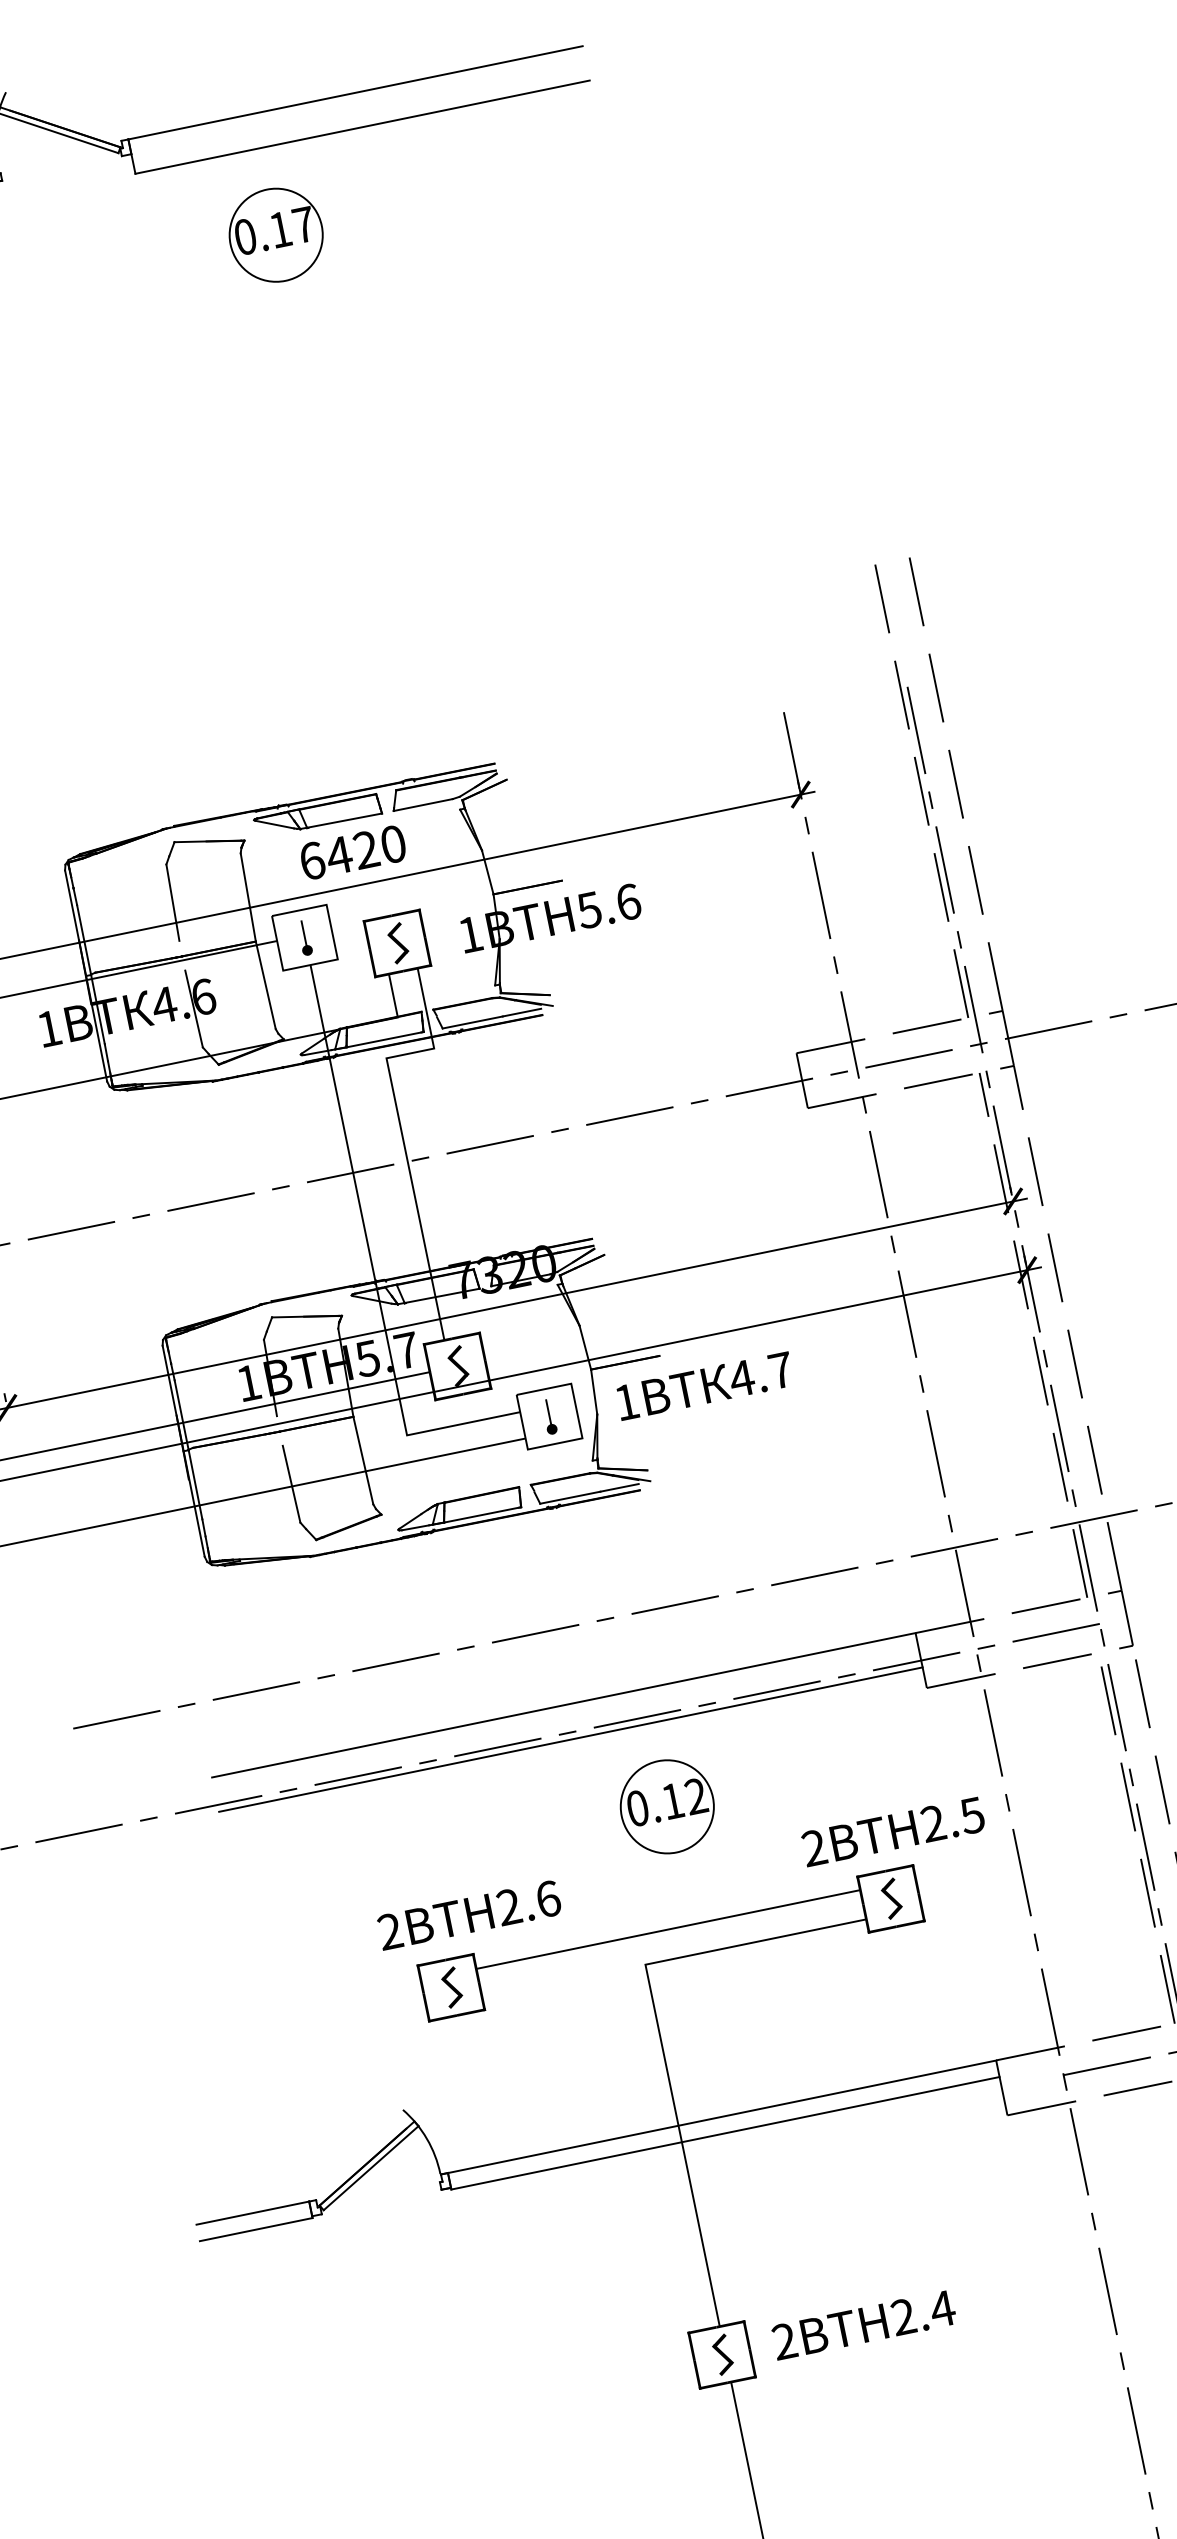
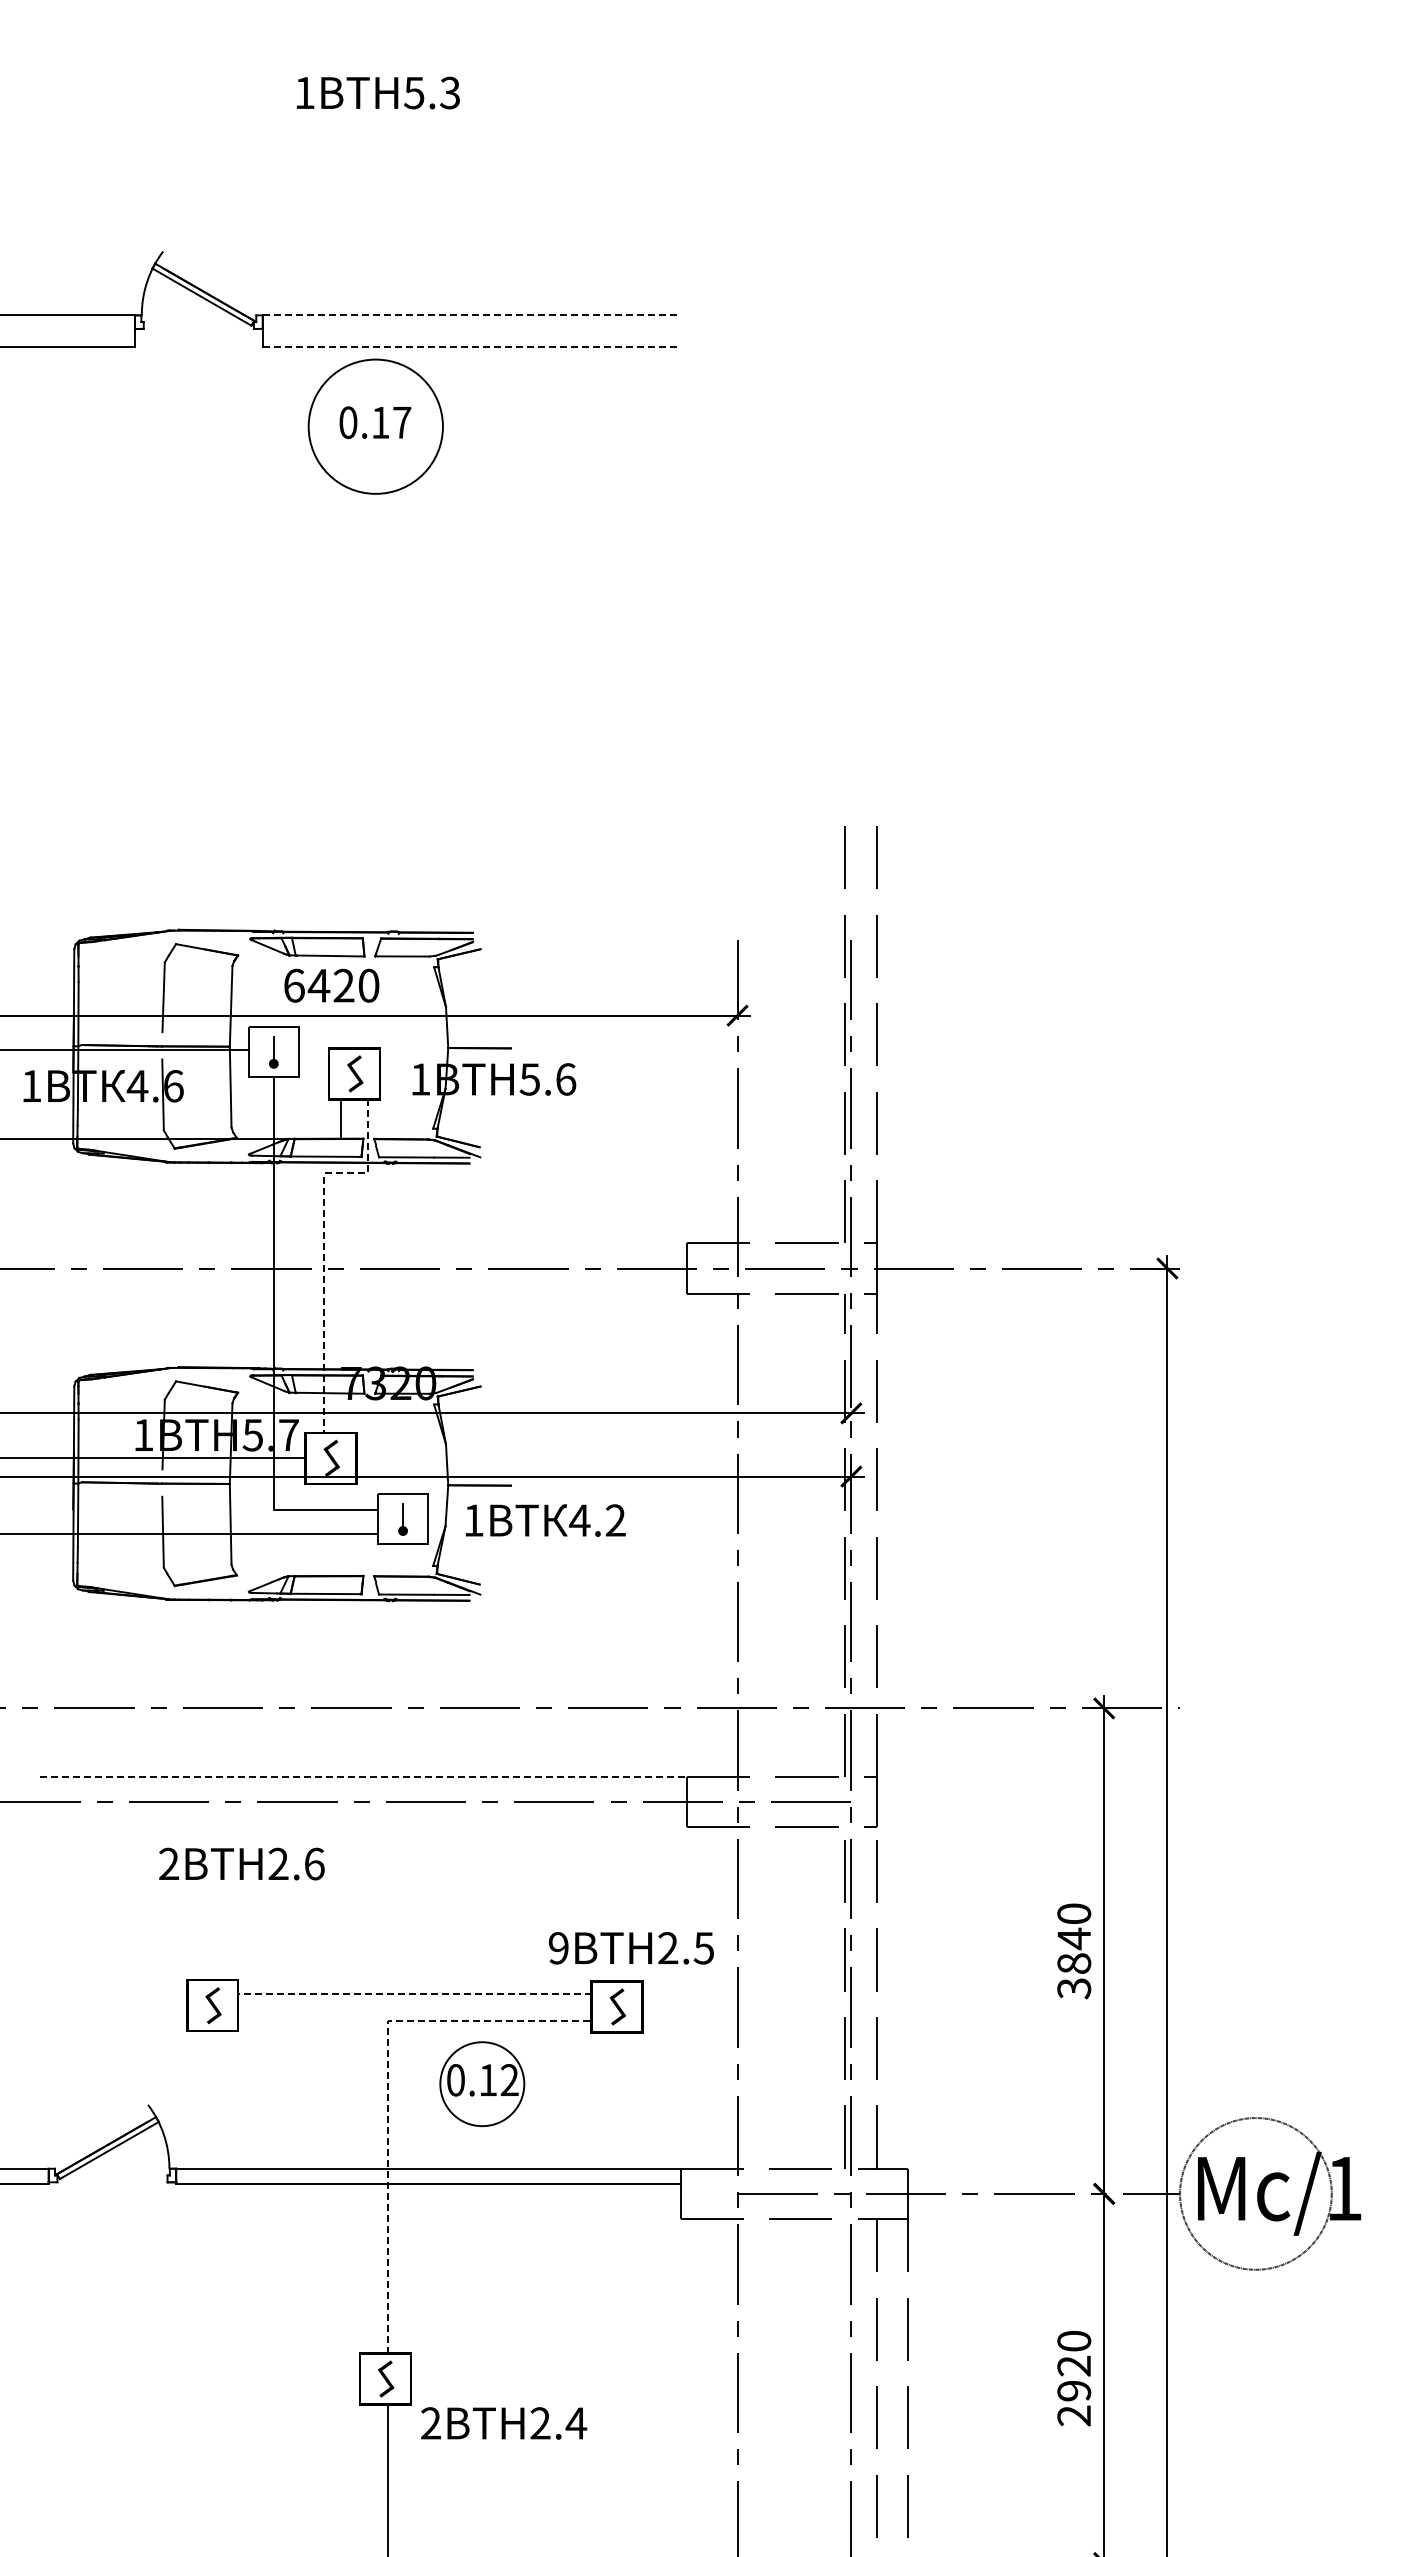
line: (355, 93) -> (471, 315), solid -> dashed
line: (362, 126) -> (471, 346), solid -> dashed
circle: (275, 235) -> (375, 426), size x1.6
line: (402, 1134) -> (324, 1243), solid -> dashed
text: (780, 1370) -> (615, 1520), 4.7 -> 4.2
line: (563, 1704) -> (363, 1776), solid -> dashed
line: (569, 1739) -> (362, 1808), removed
part: (667, 1807) -> (482, 2084), moved
text: (814, 1848) -> (558, 1948), 2 -> 9
text: (468, 1914) -> (241, 1863), moved
line: (667, 1929) -> (414, 1993), solid -> dashed
line: (659, 2034) -> (388, 2084), solid -> dashed
text: (864, 2325) -> (504, 2423), moved

